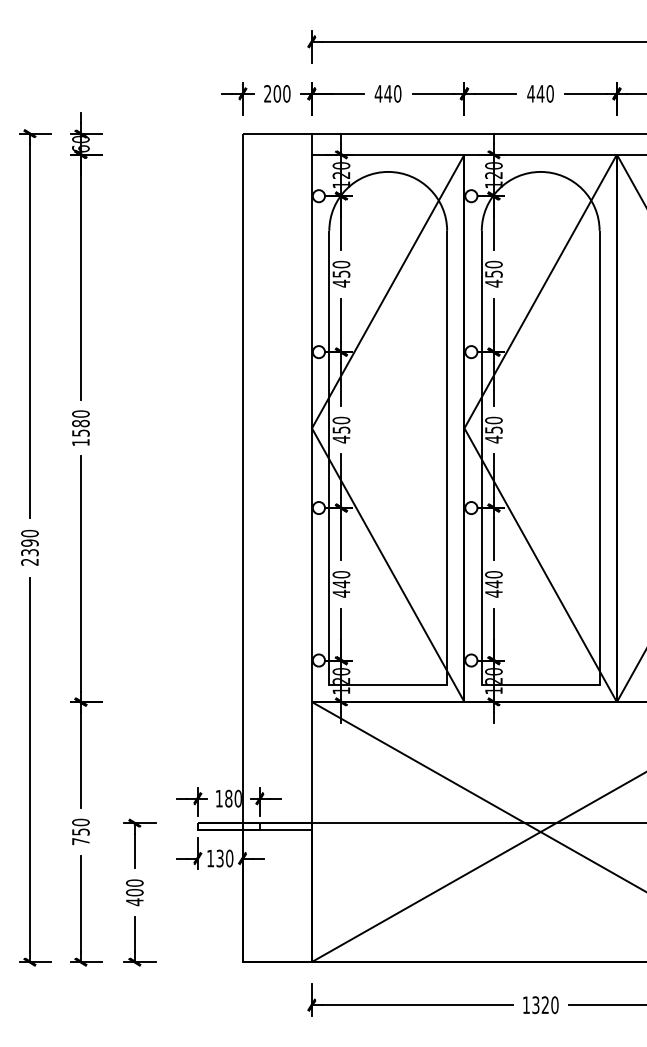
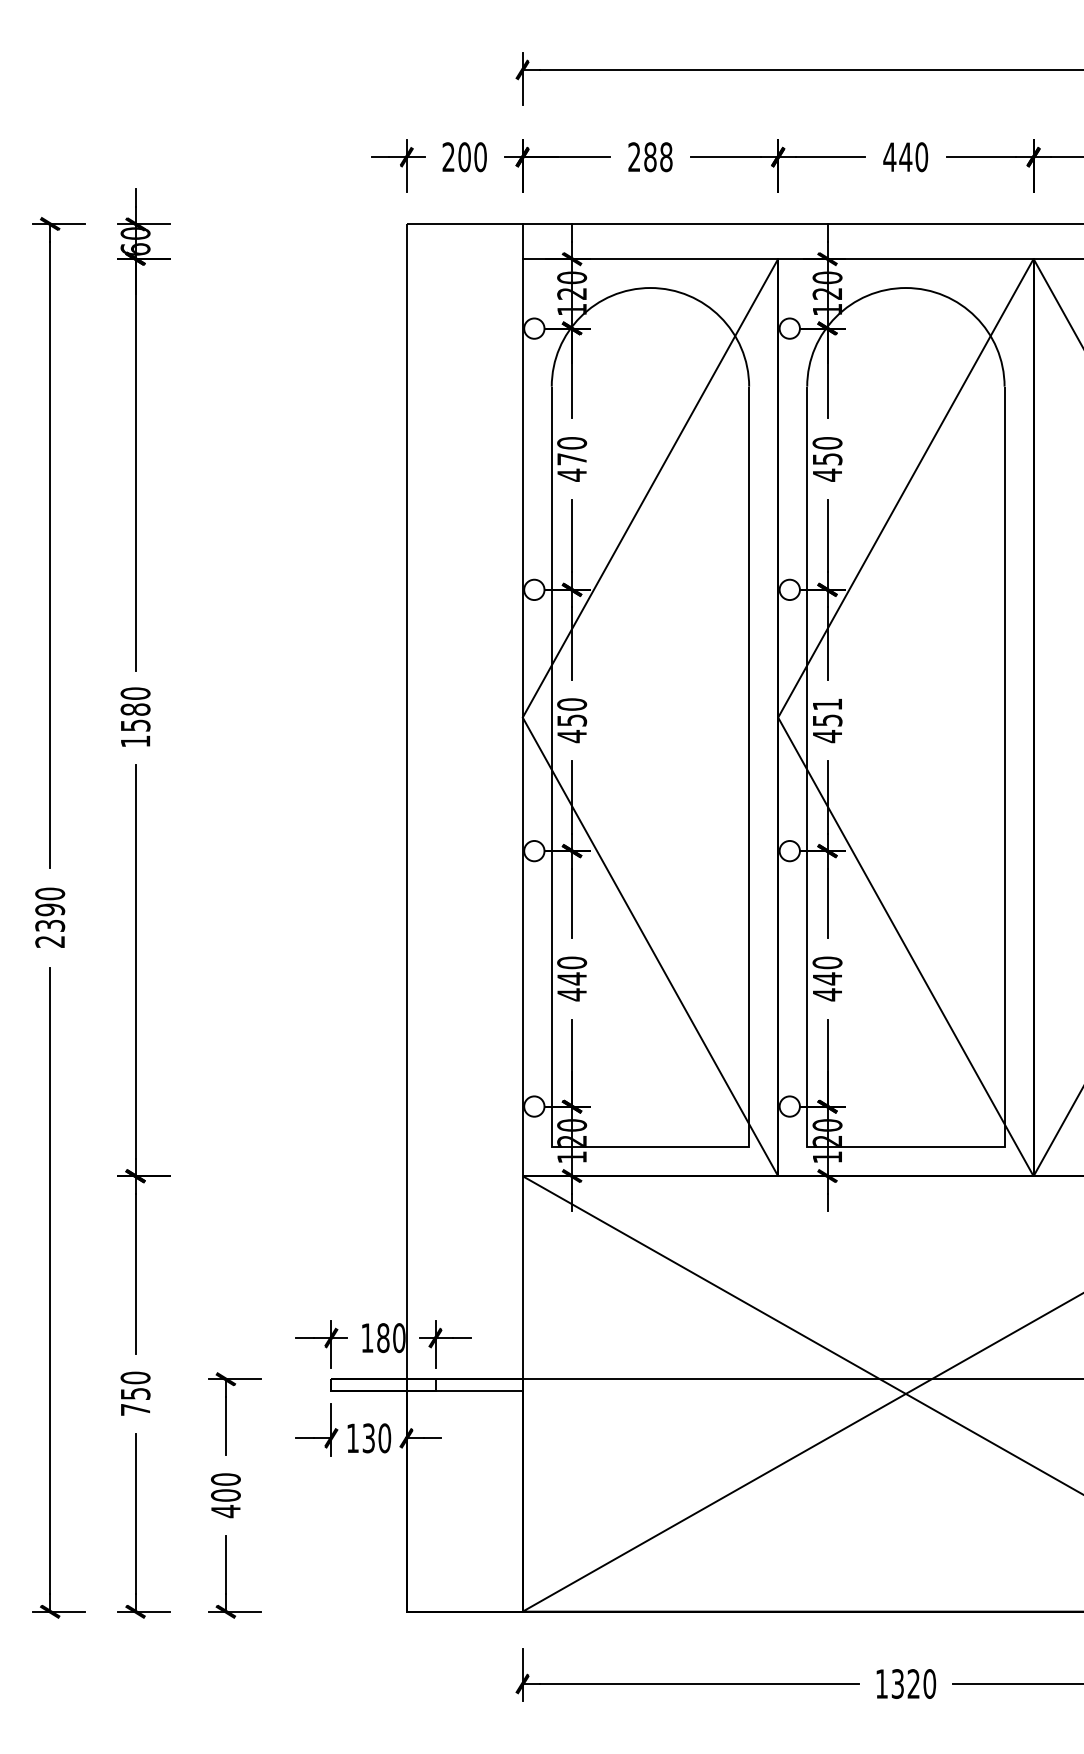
text: (387, 93) -> (649, 156), 440 -> 288
text: (341, 273) -> (572, 458), 450 -> 470
text: (493, 420) -> (826, 704), 450 -> 451

